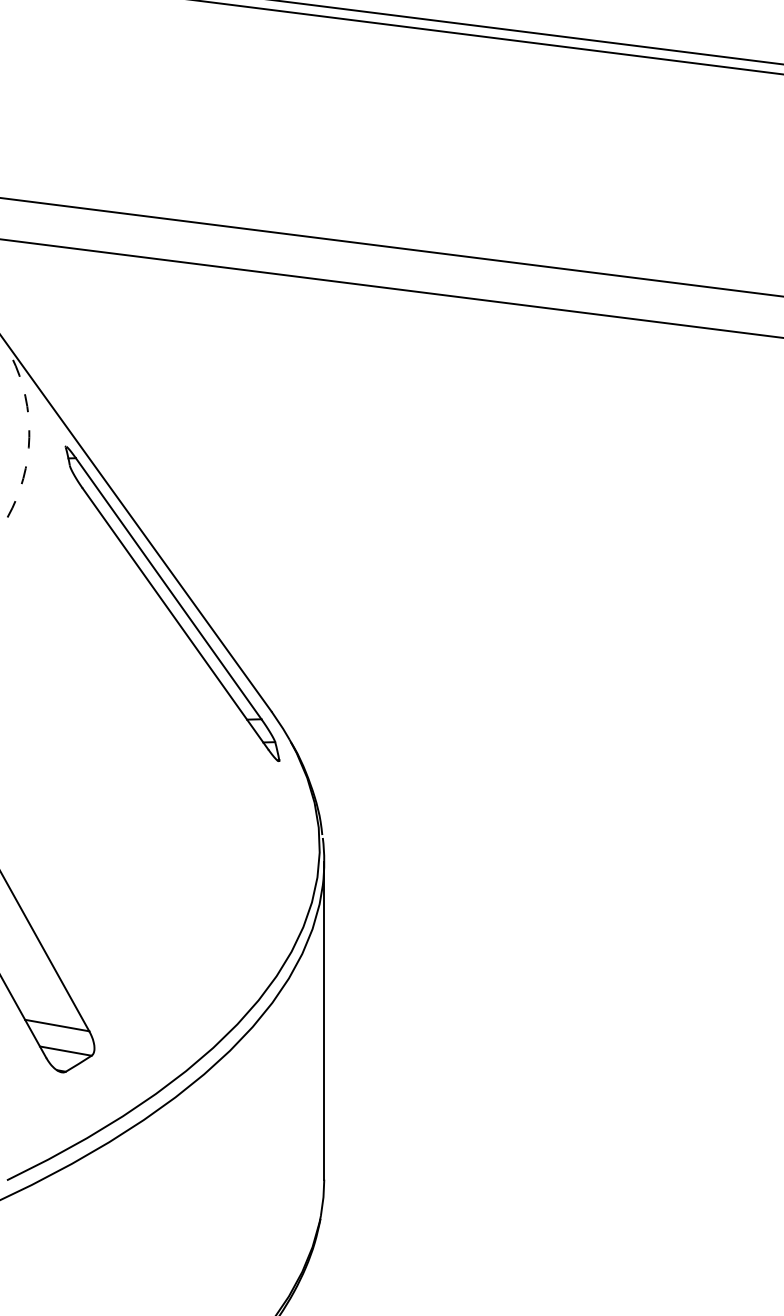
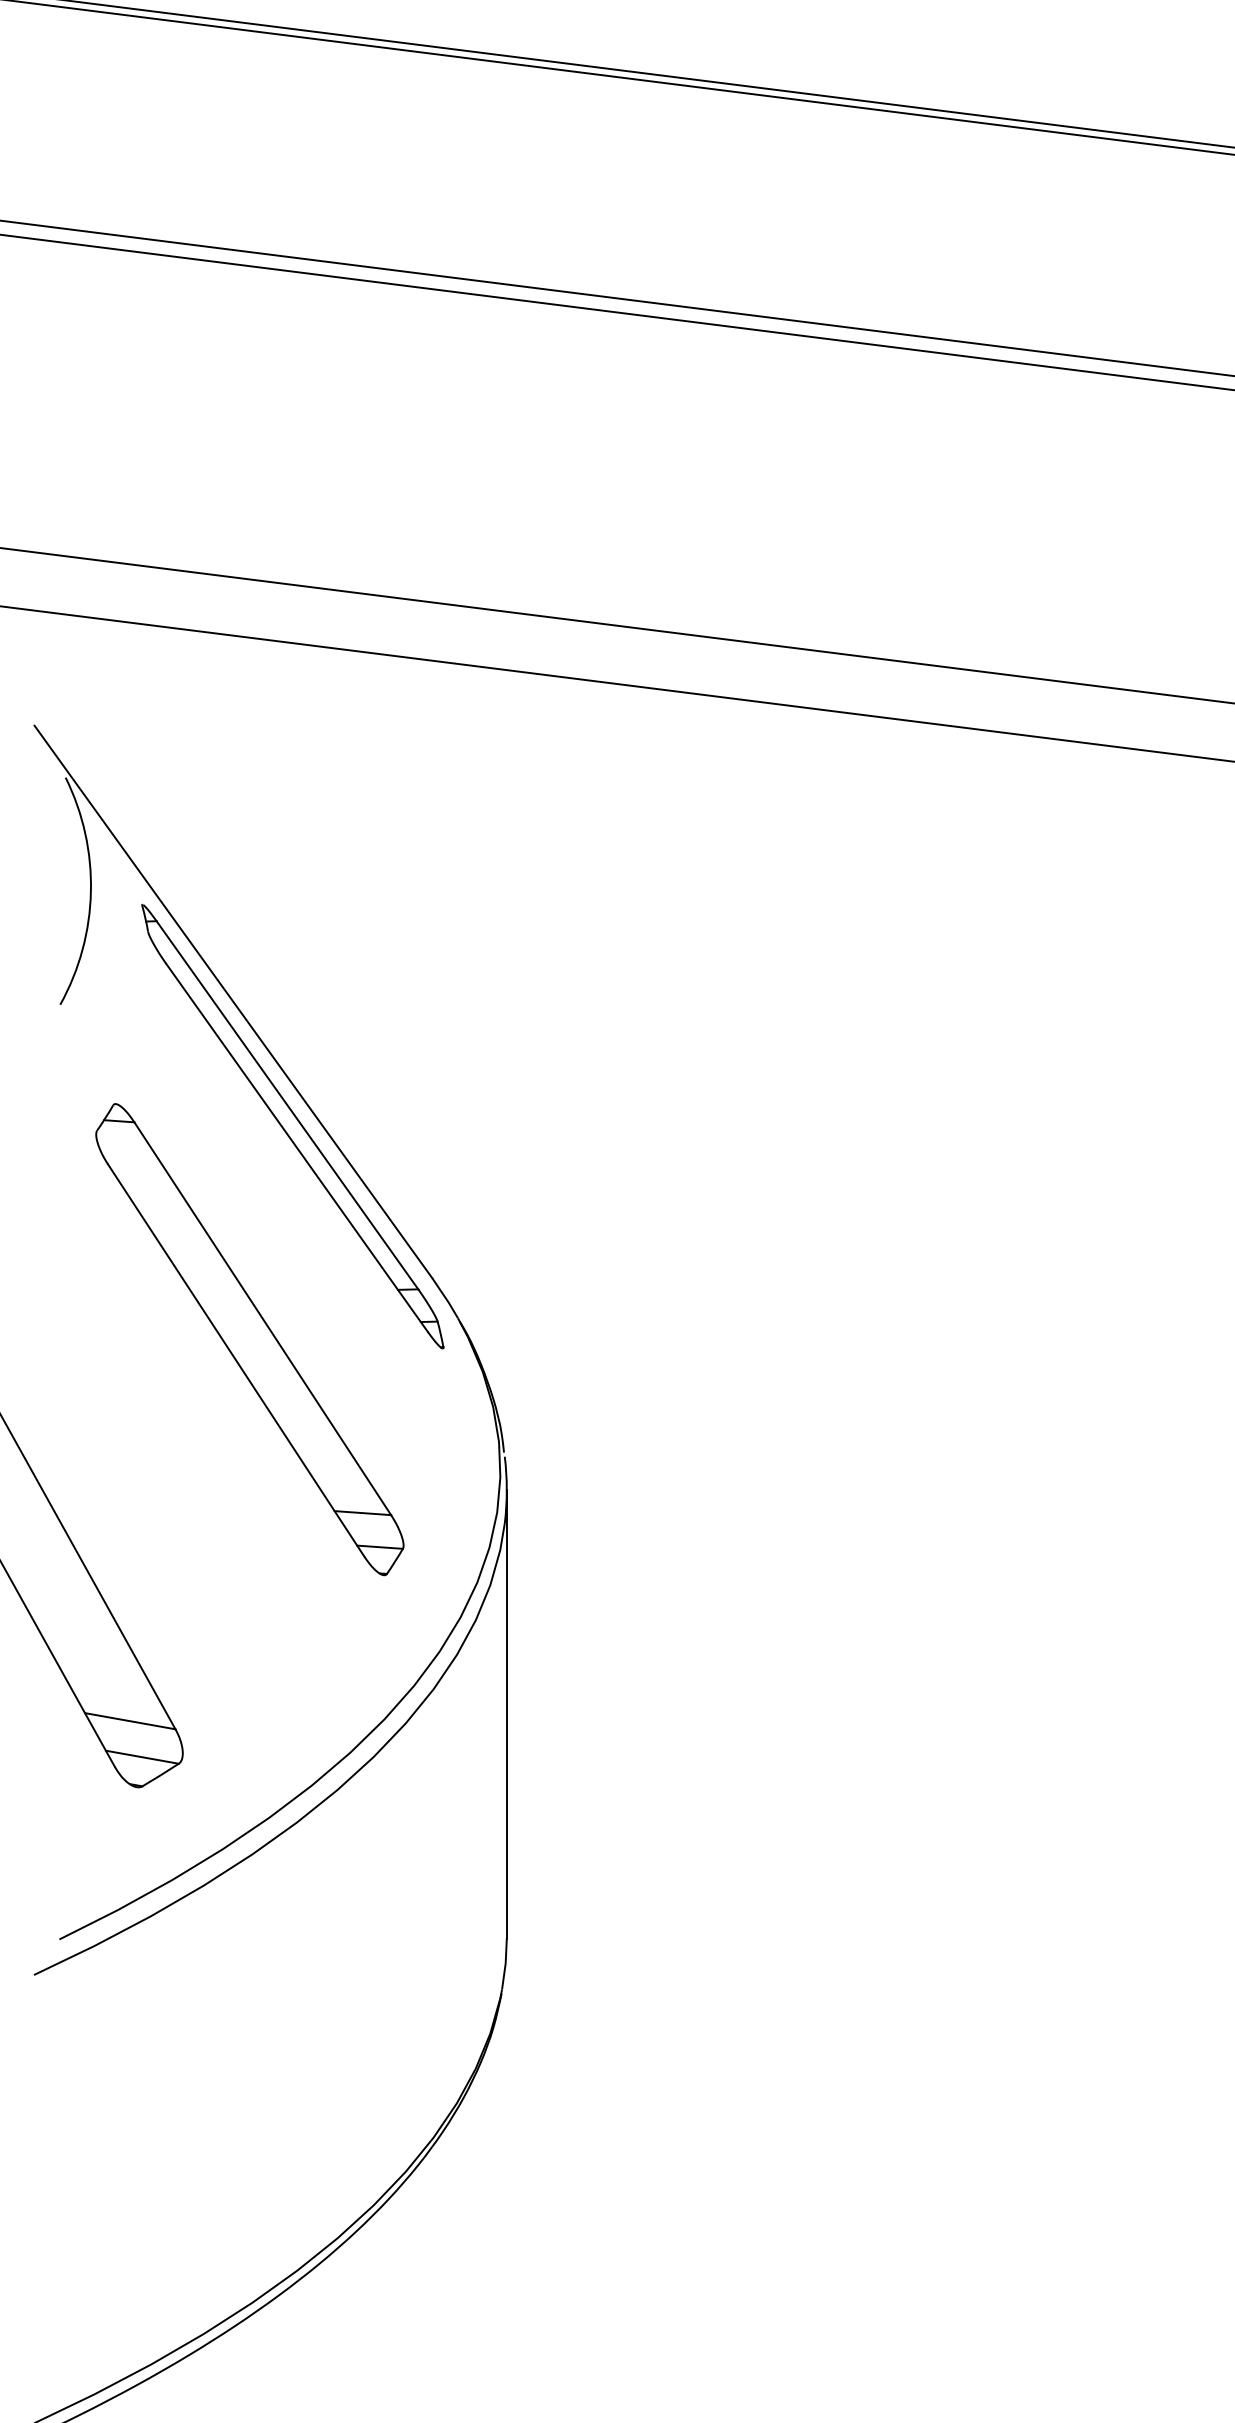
arc: (29, 437) -> (90, 891), dashed -> solid
part: (141, 754) -> (249, 1339), added

